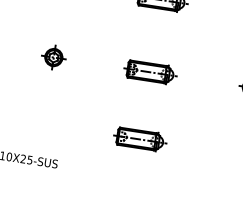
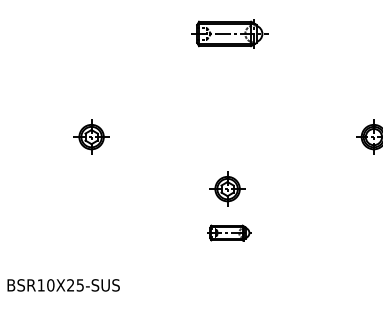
part: (150, 71) -> (229, 136), removed
part: (143, 108) -> (227, 188), added
part: (140, 139) -> (229, 232), size x0.6

